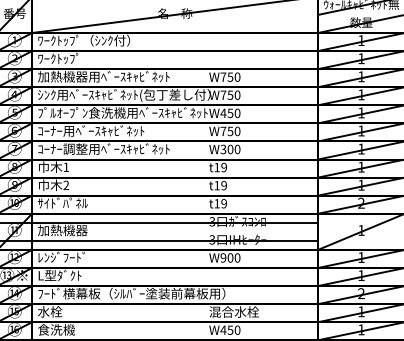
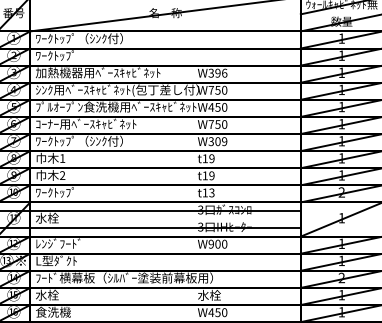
text: (230, 76) -> (217, 72), W750 -> W396
text: (103, 148) -> (97, 140), ｺｰﾅｰ調整用ﾍﾞｰｽｷｬﾋﾞﾈｯﾄ -> ﾜｰｸﾄｯﾌﾟ（ｼﾝｸ付）
text: (237, 149) -> (224, 141), W300 -> W309
text: (62, 202) -> (59, 191), ｻｲﾄﾞﾊﾟﾈﾙ -> ﾜｰｸﾄｯﾌﾟ
text: (223, 203) -> (211, 192), t19 -> t13
text: (62, 230) -> (59, 218), 加熱機器 -> 水栓
text: (233, 311) -> (220, 294), 混合水栓 -> 水栓

